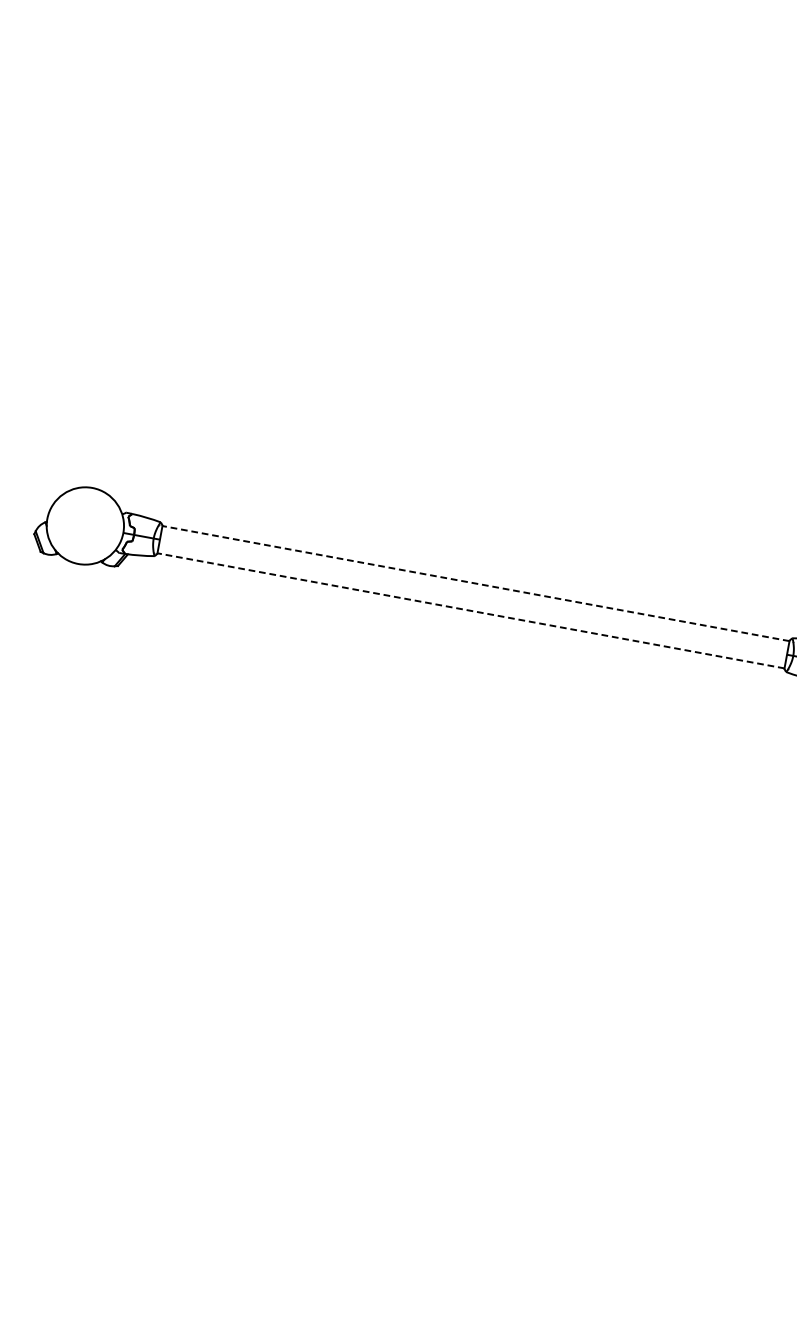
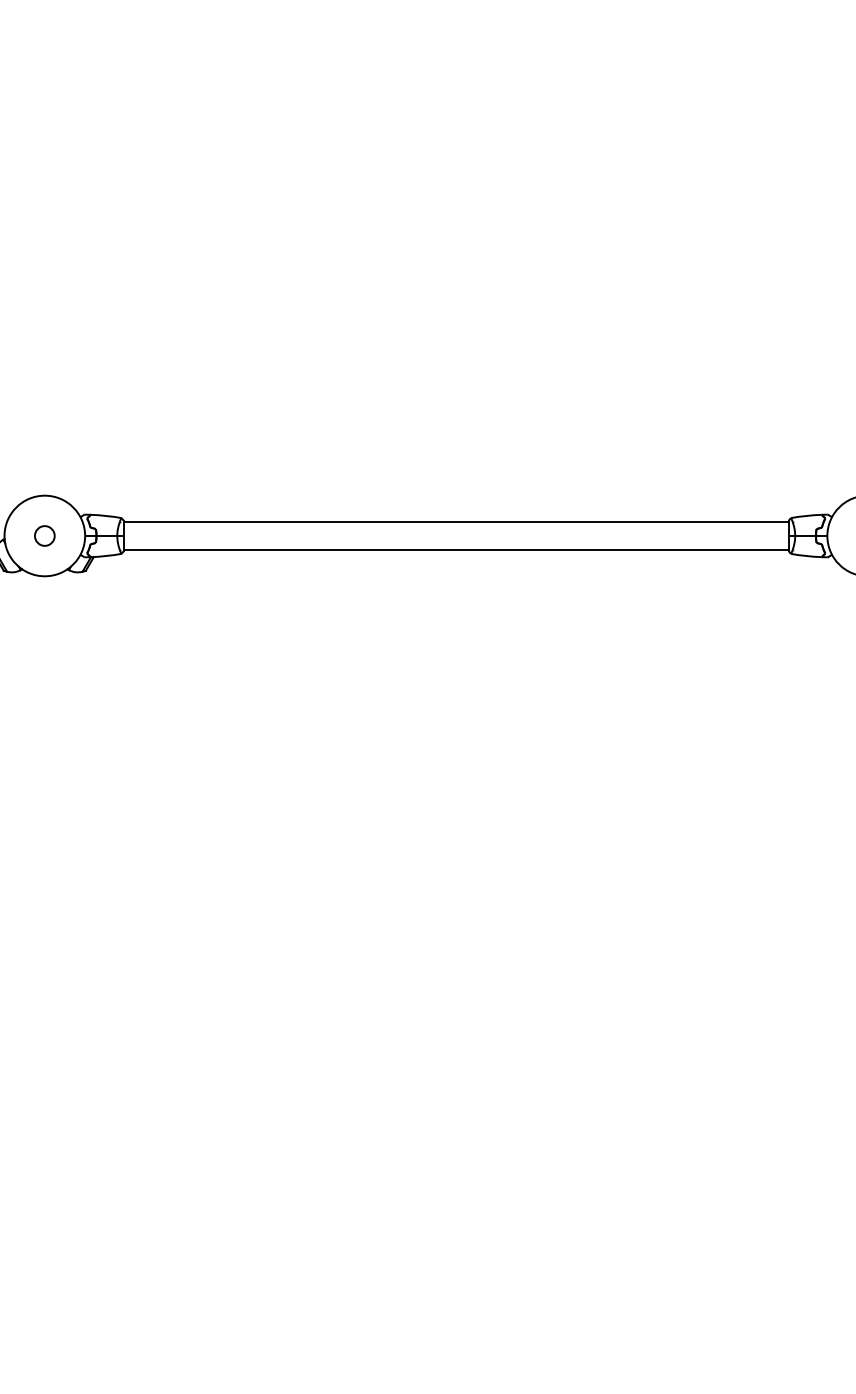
circle: (85, 525) -> (44, 535), added
line: (475, 583) -> (455, 521), dashed -> solid
line: (470, 610) -> (455, 550), dashed -> solid

